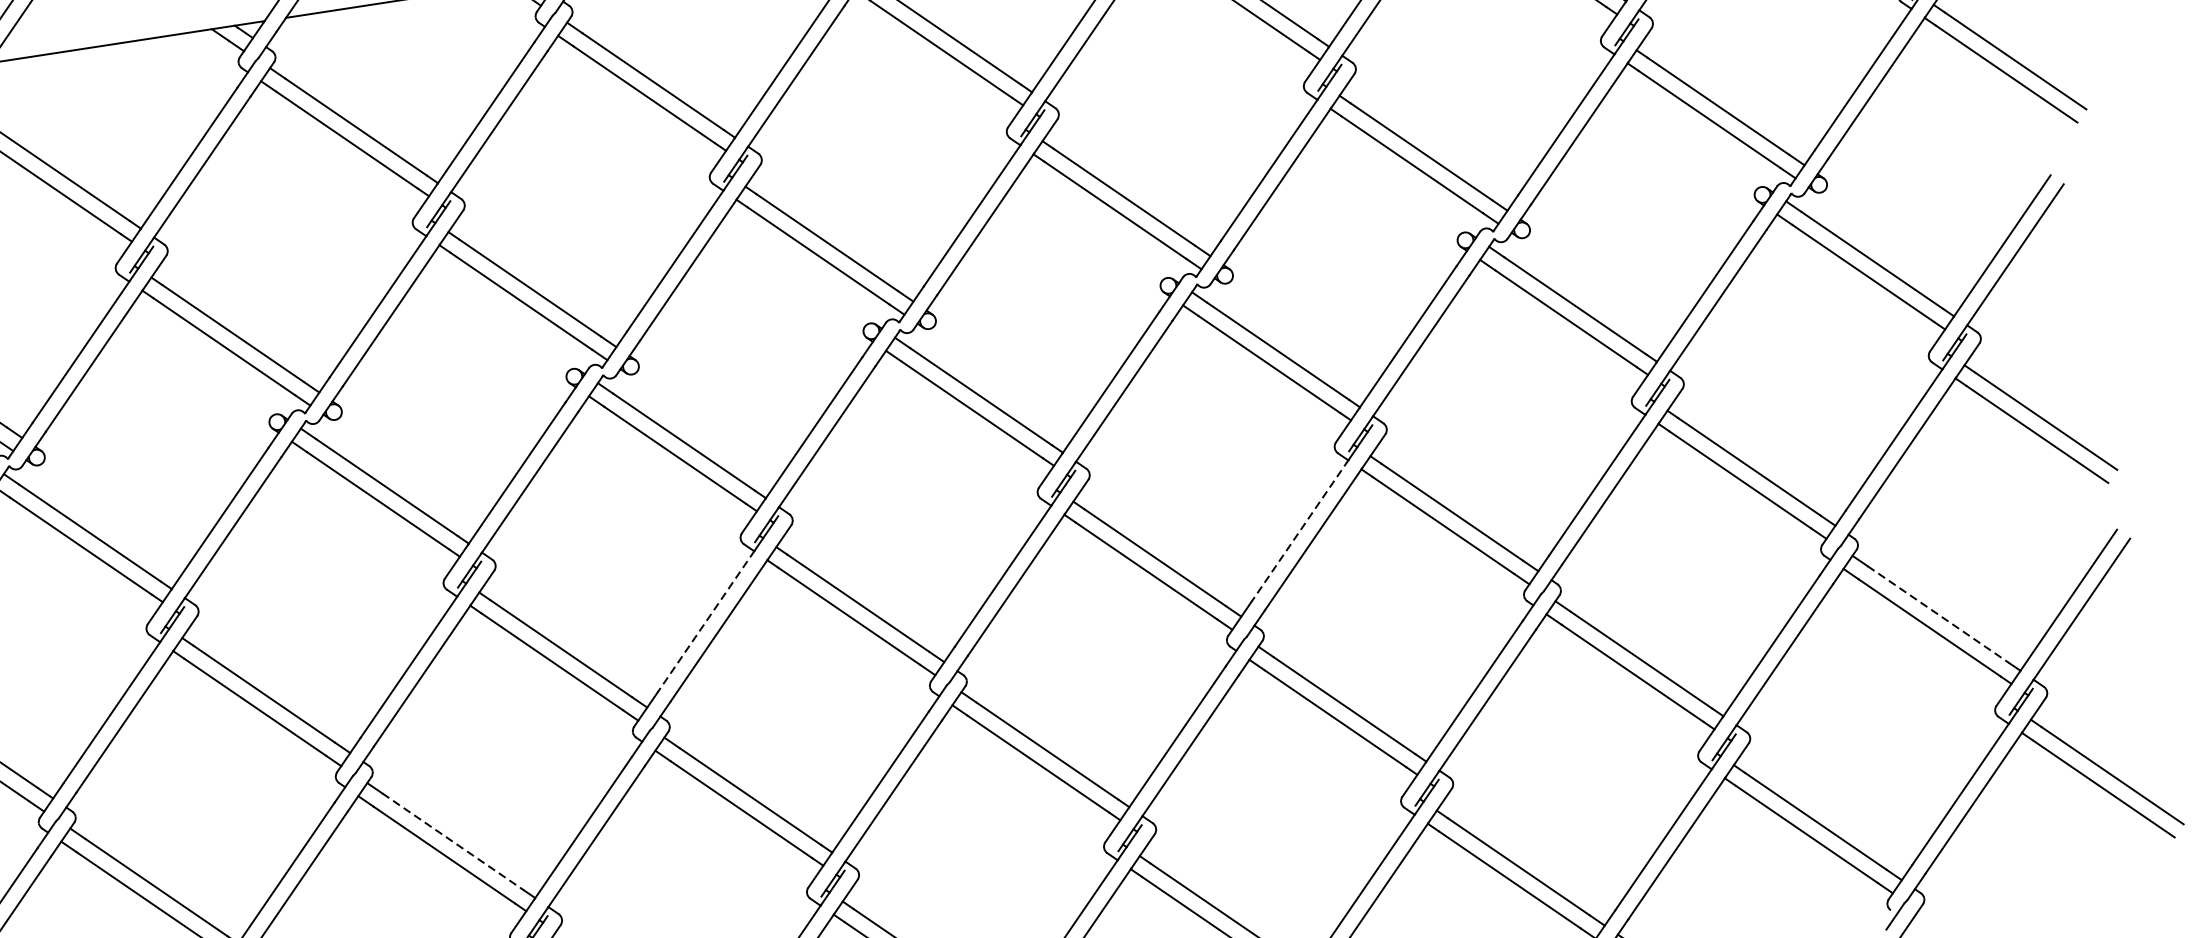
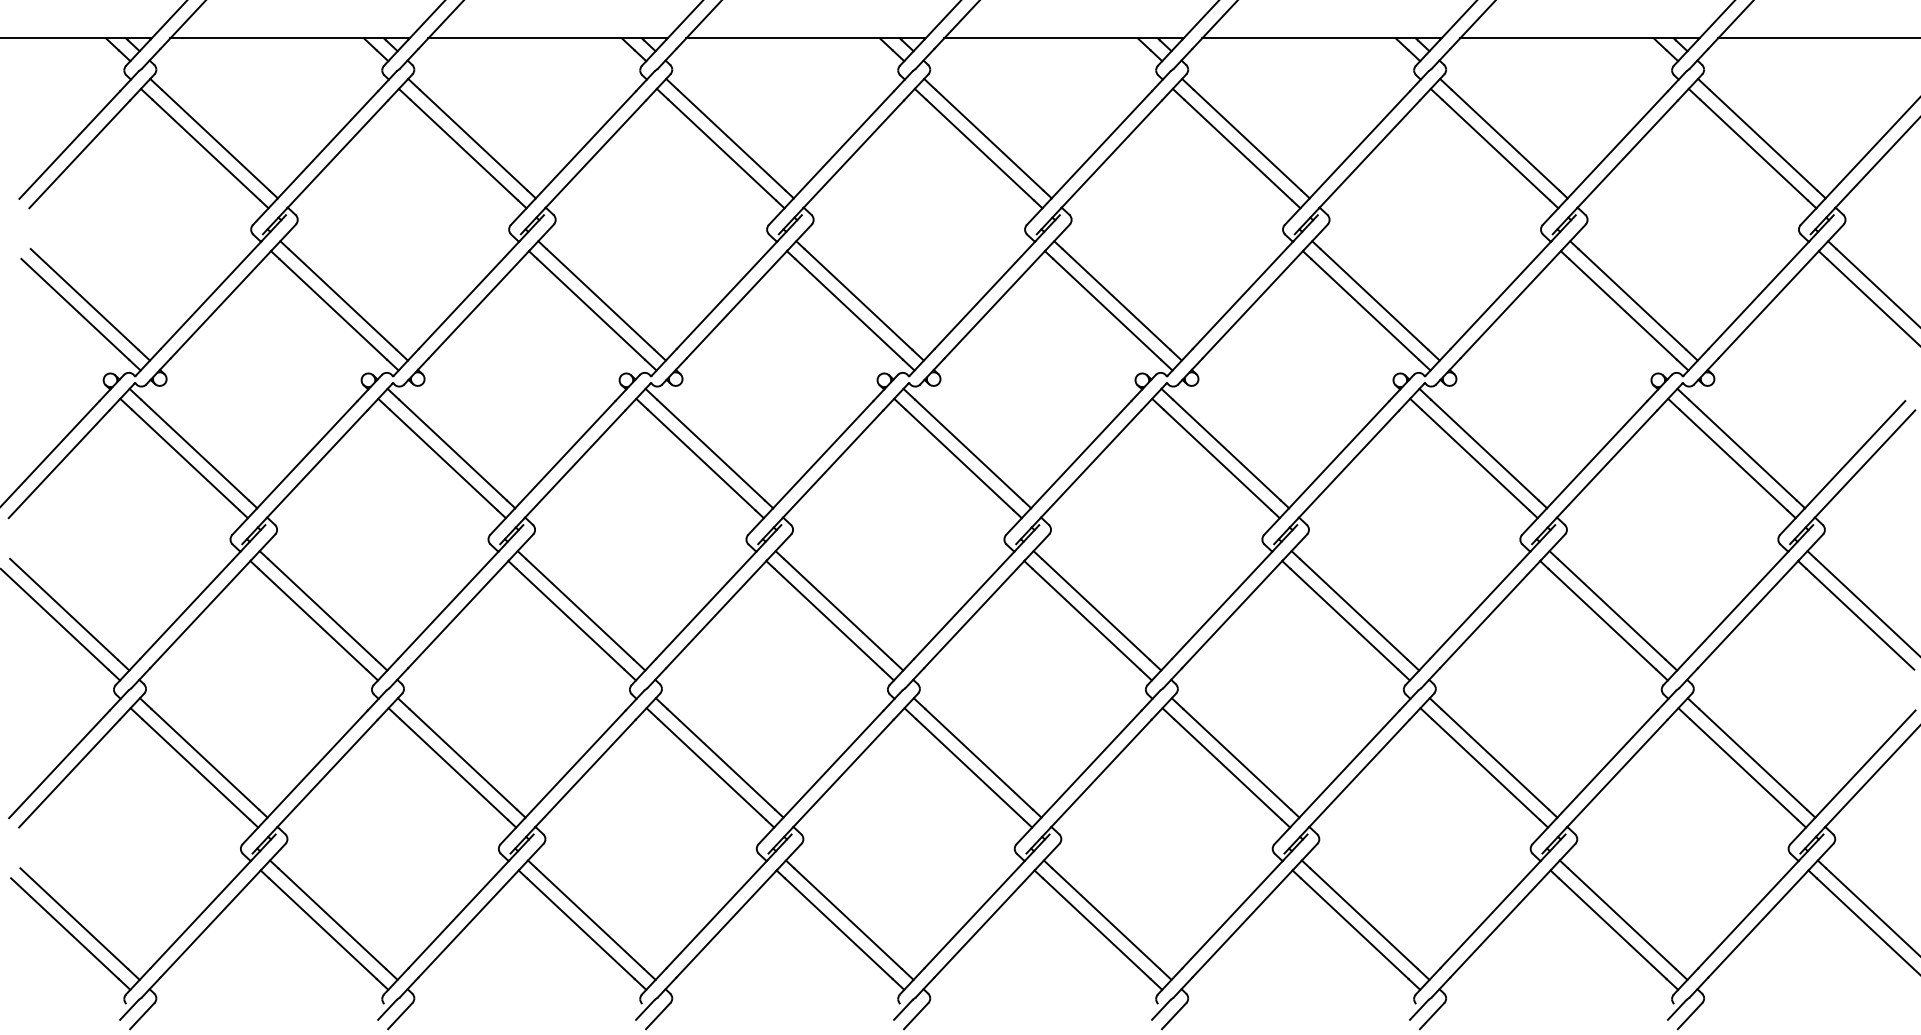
line: (1300, 531) -> (1222, 605), dashed -> solid
line: (1939, 614) -> (1753, 759), dashed -> solid
line: (706, 621) -> (706, 605), dashed -> solid
line: (453, 842) -> (463, 759), dashed -> solid

